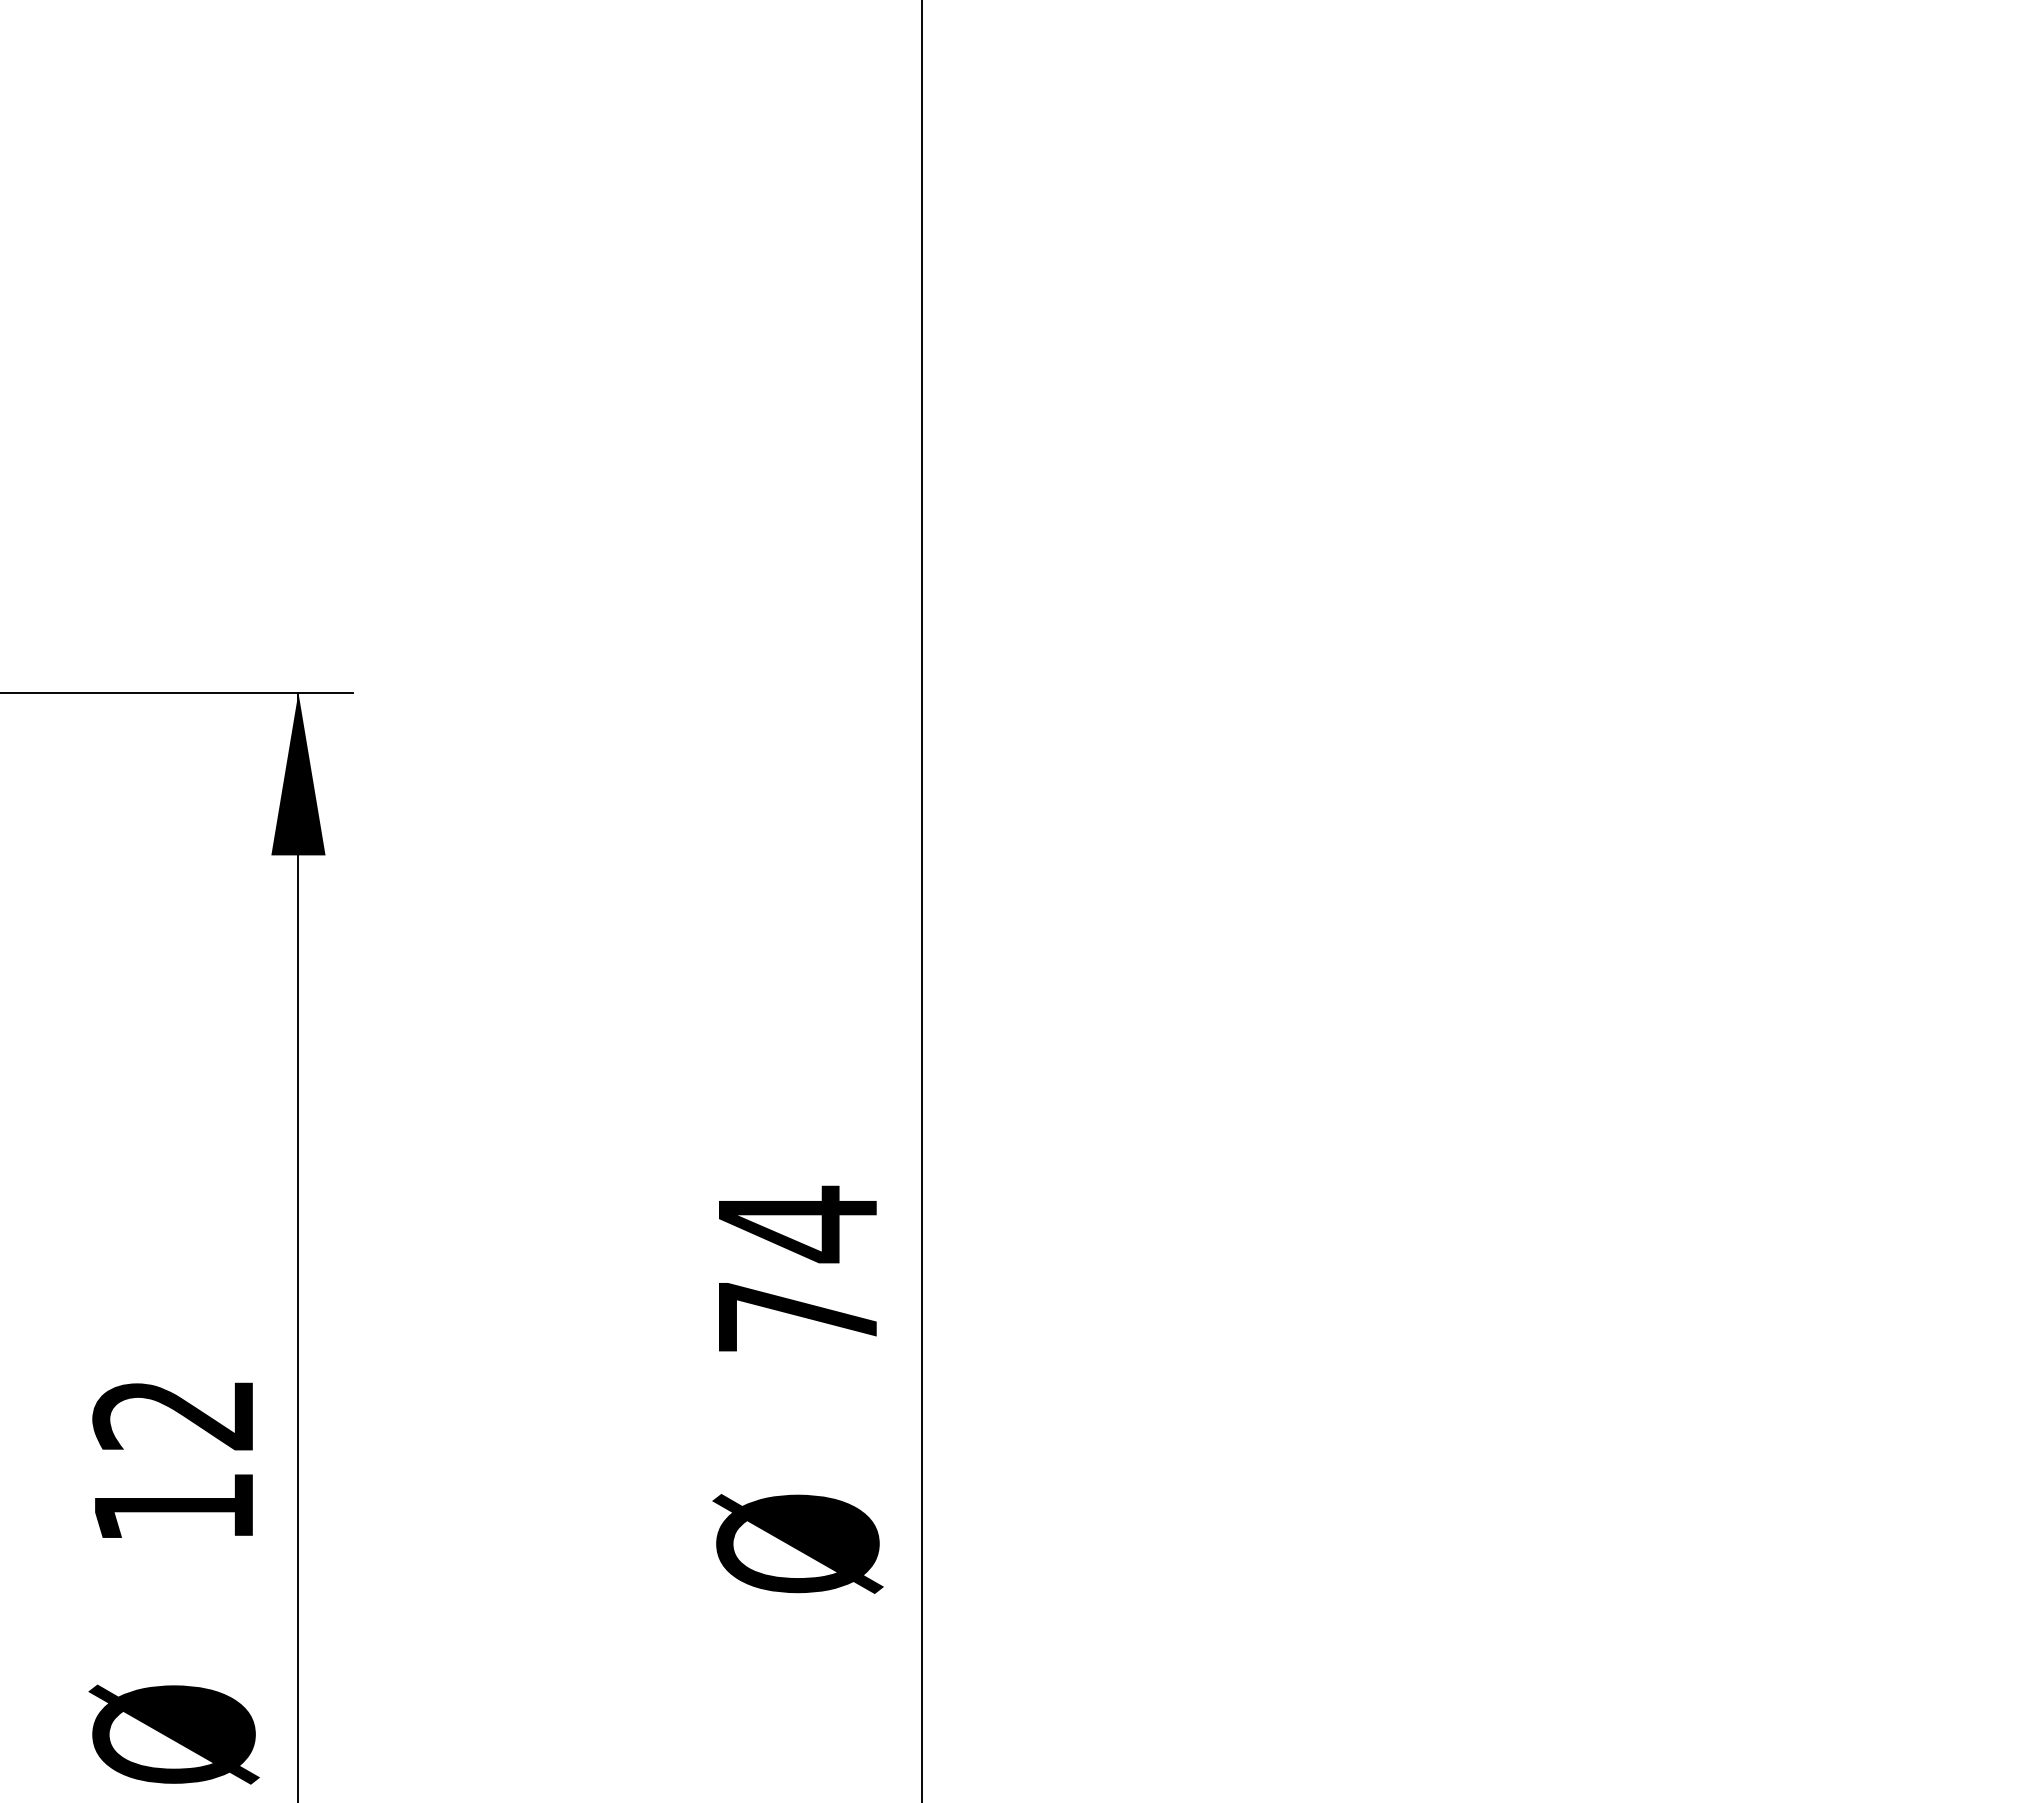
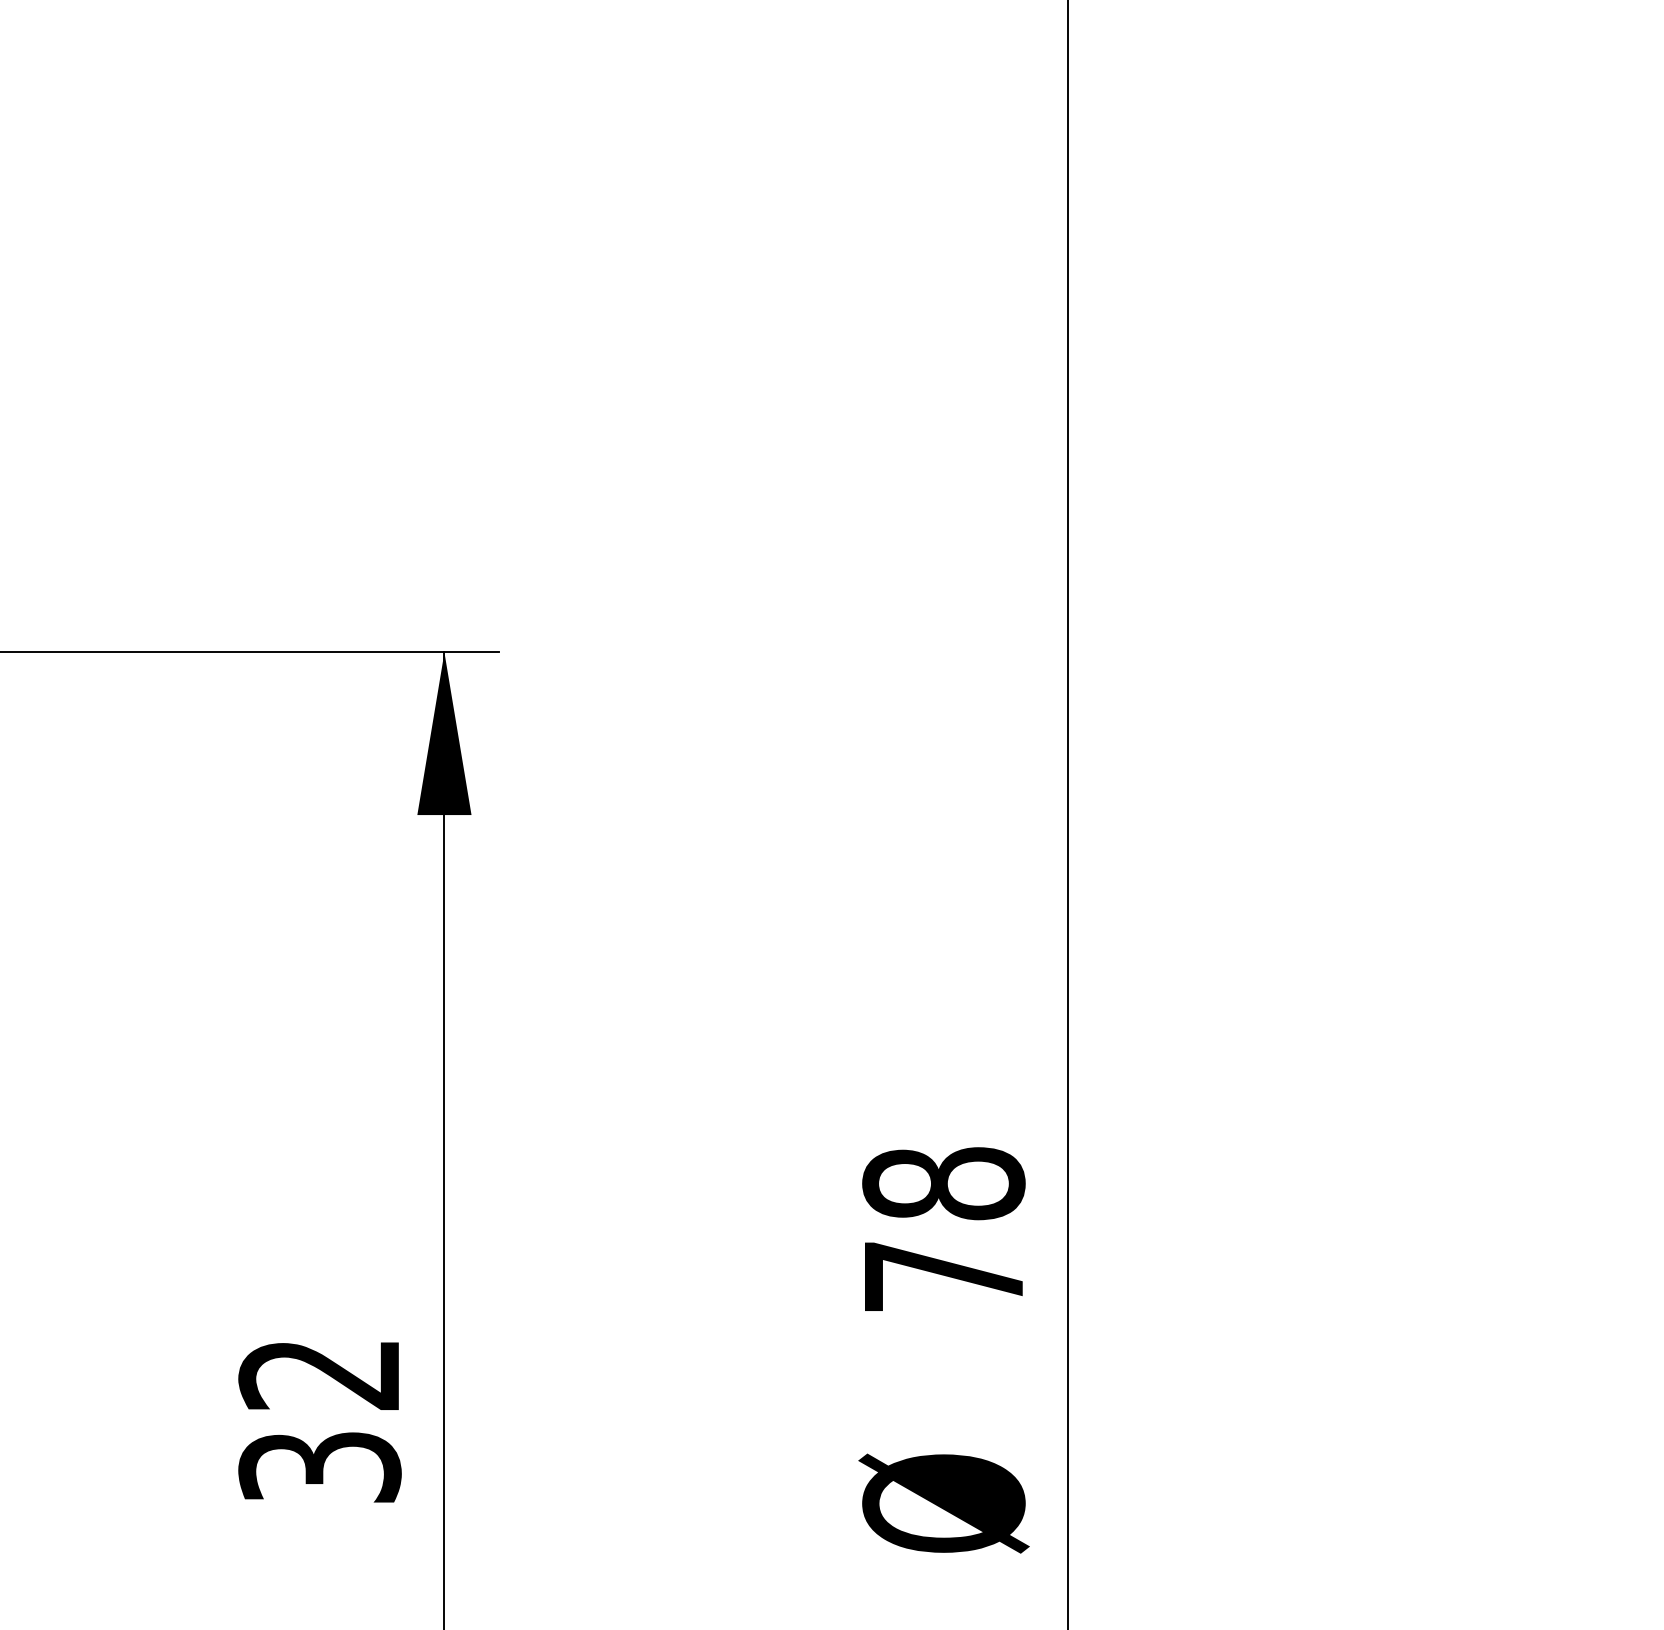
text: (797, 1224) -> (943, 1184), 74 -> 78
text: (173, 1507) -> (319, 1467), 12 -> 32

